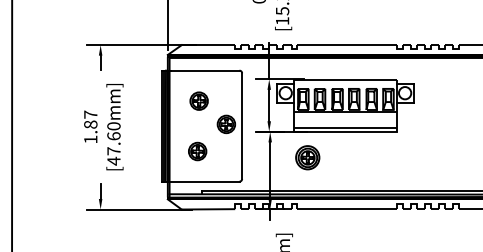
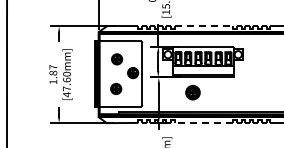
line: (347, 45) -> (204, 26), solid -> dashed
part: (306, 157) -> (192, 92), moved
line: (346, 208) -> (203, 122), solid -> dashed

